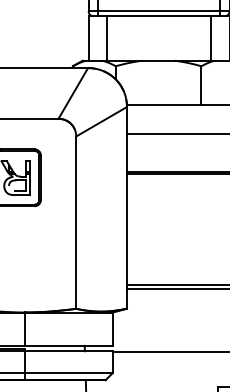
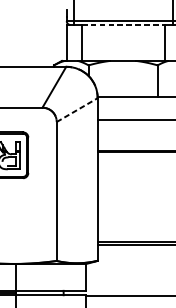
line: (159, 16) -> (123, 25), solid -> dashed
line: (102, 121) -> (77, 109), solid -> dashed

